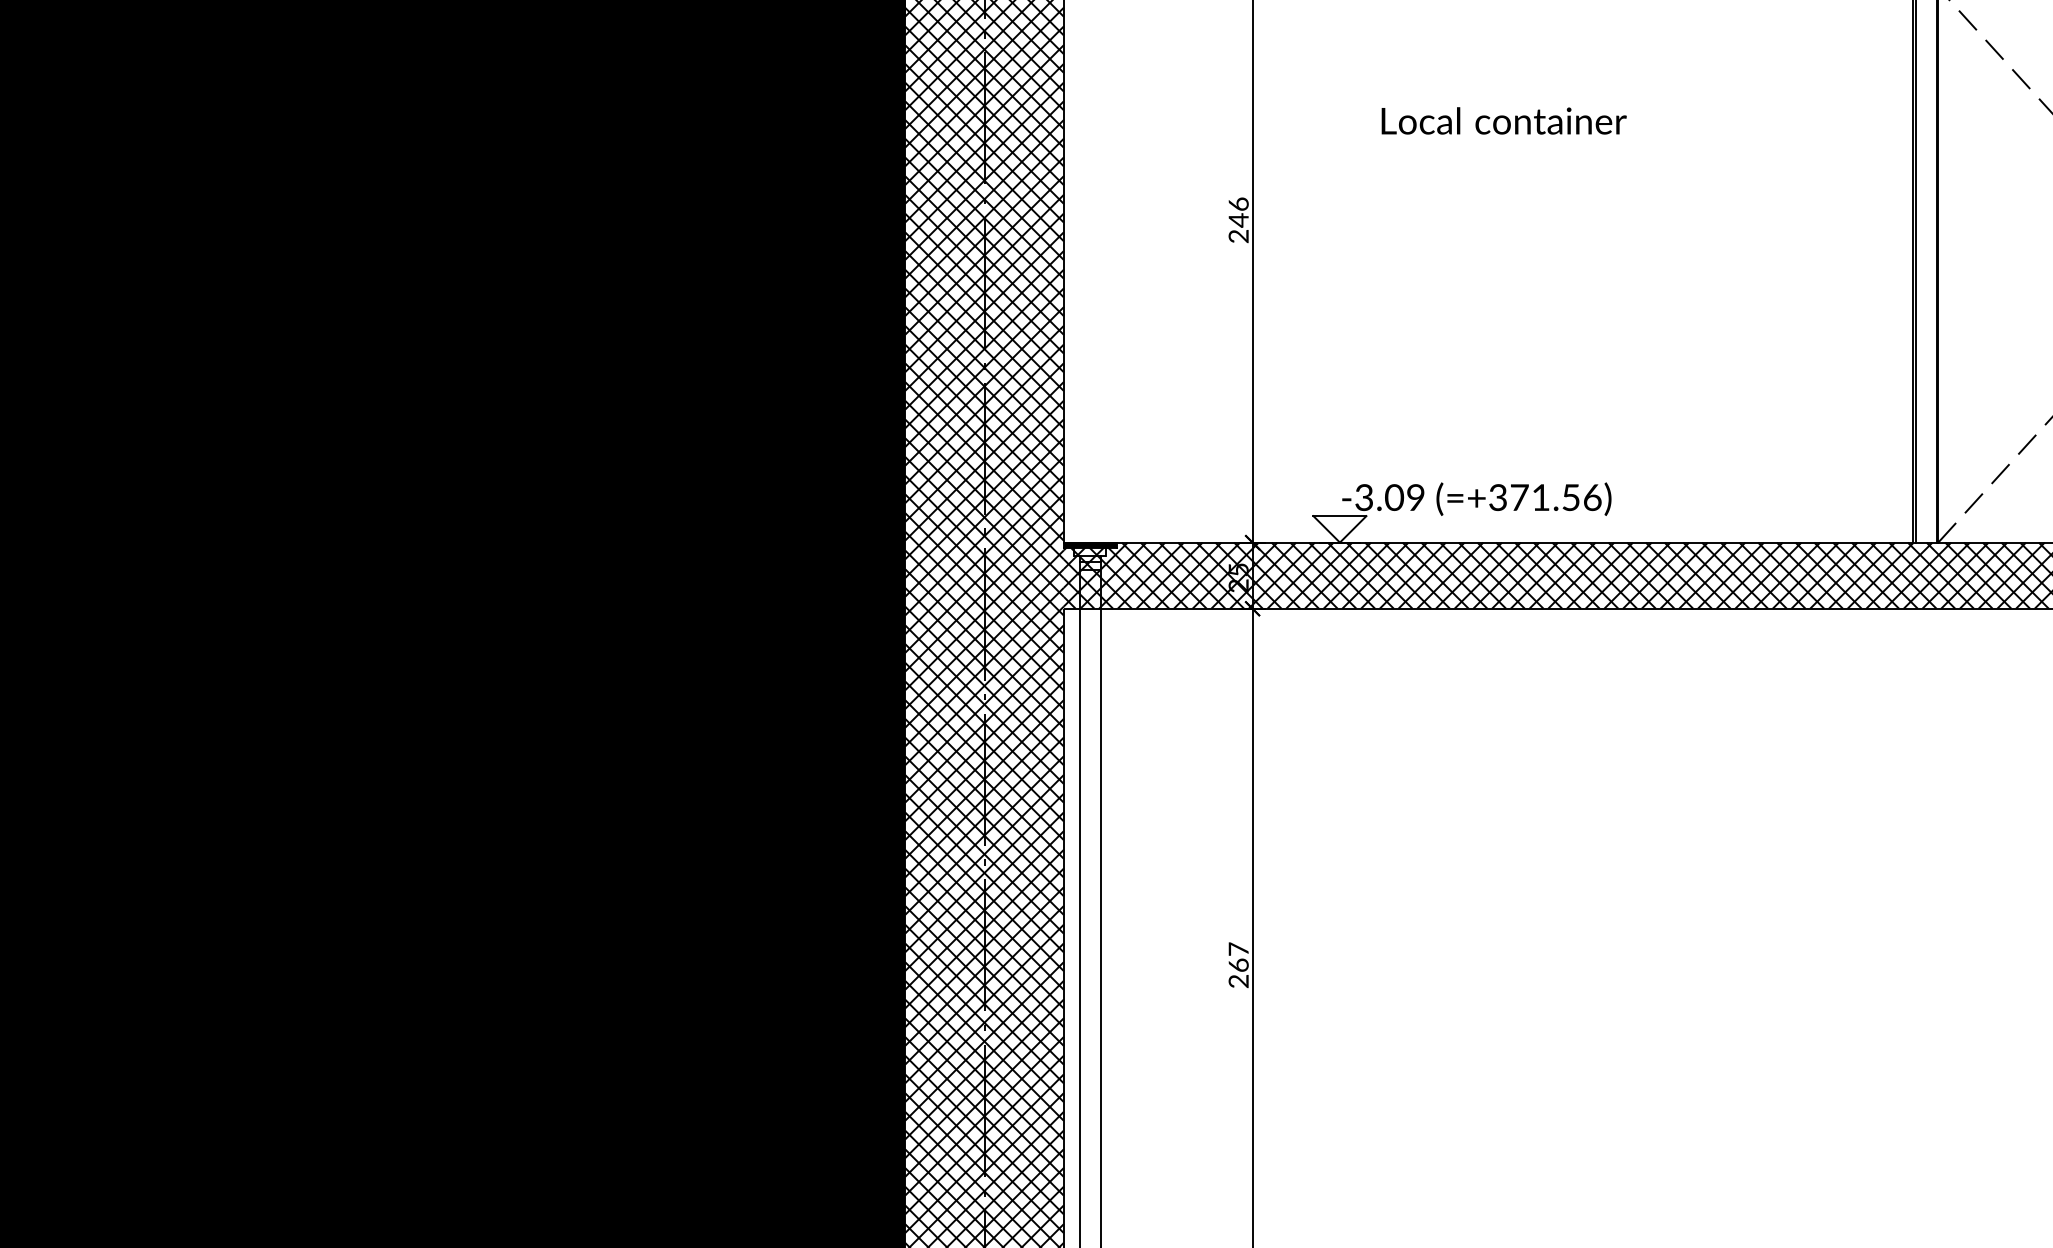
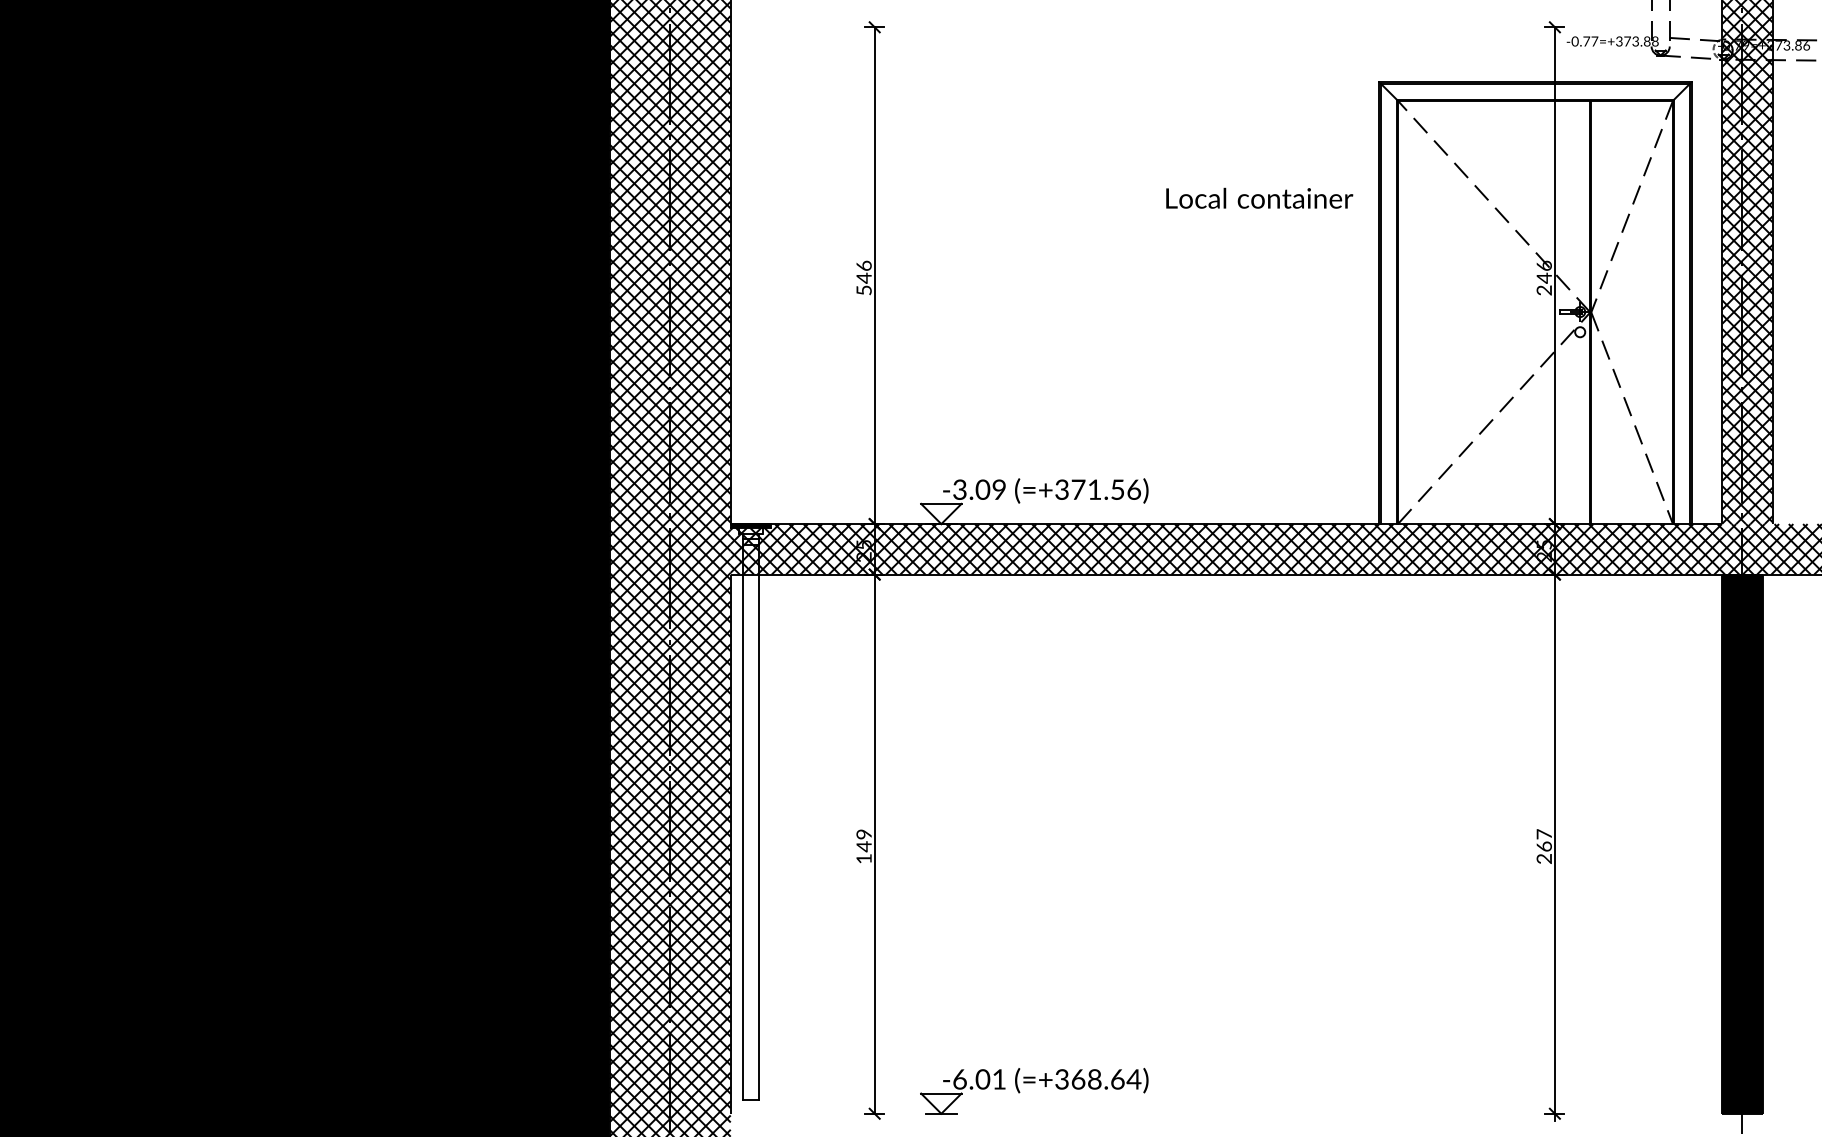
text: (1503, 119) -> (1259, 197), moved
text: (1237, 236) -> (863, 290), 246 -> 546
text: (1237, 965) -> (863, 846), 267 -> 149

